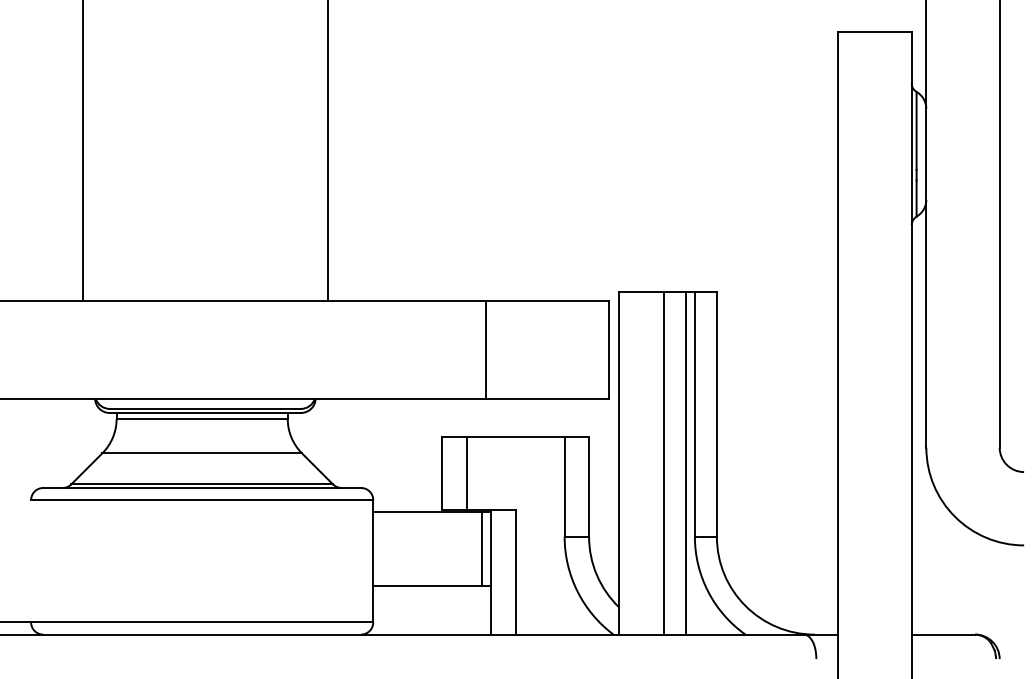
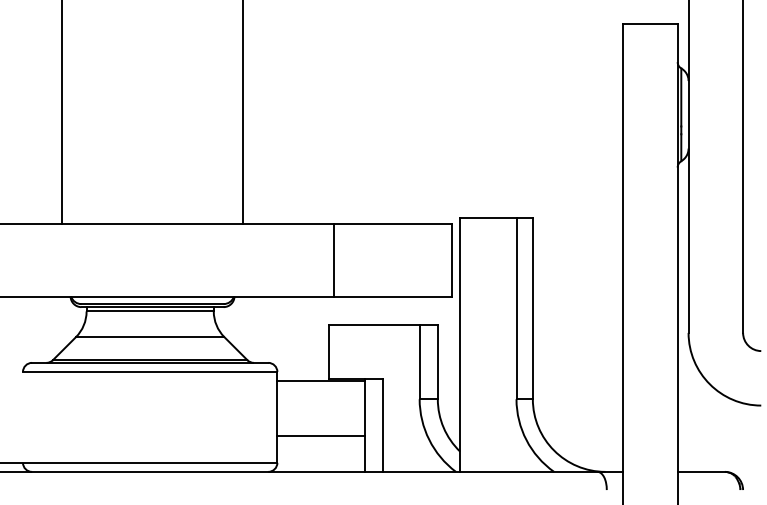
line: (486, 348) -> (333, 259), moved
line: (663, 463) -> (493, 344), removed
line: (685, 463) -> (509, 344), removed
line: (466, 472) -> (346, 351), removed
line: (482, 549) -> (358, 408), removed

